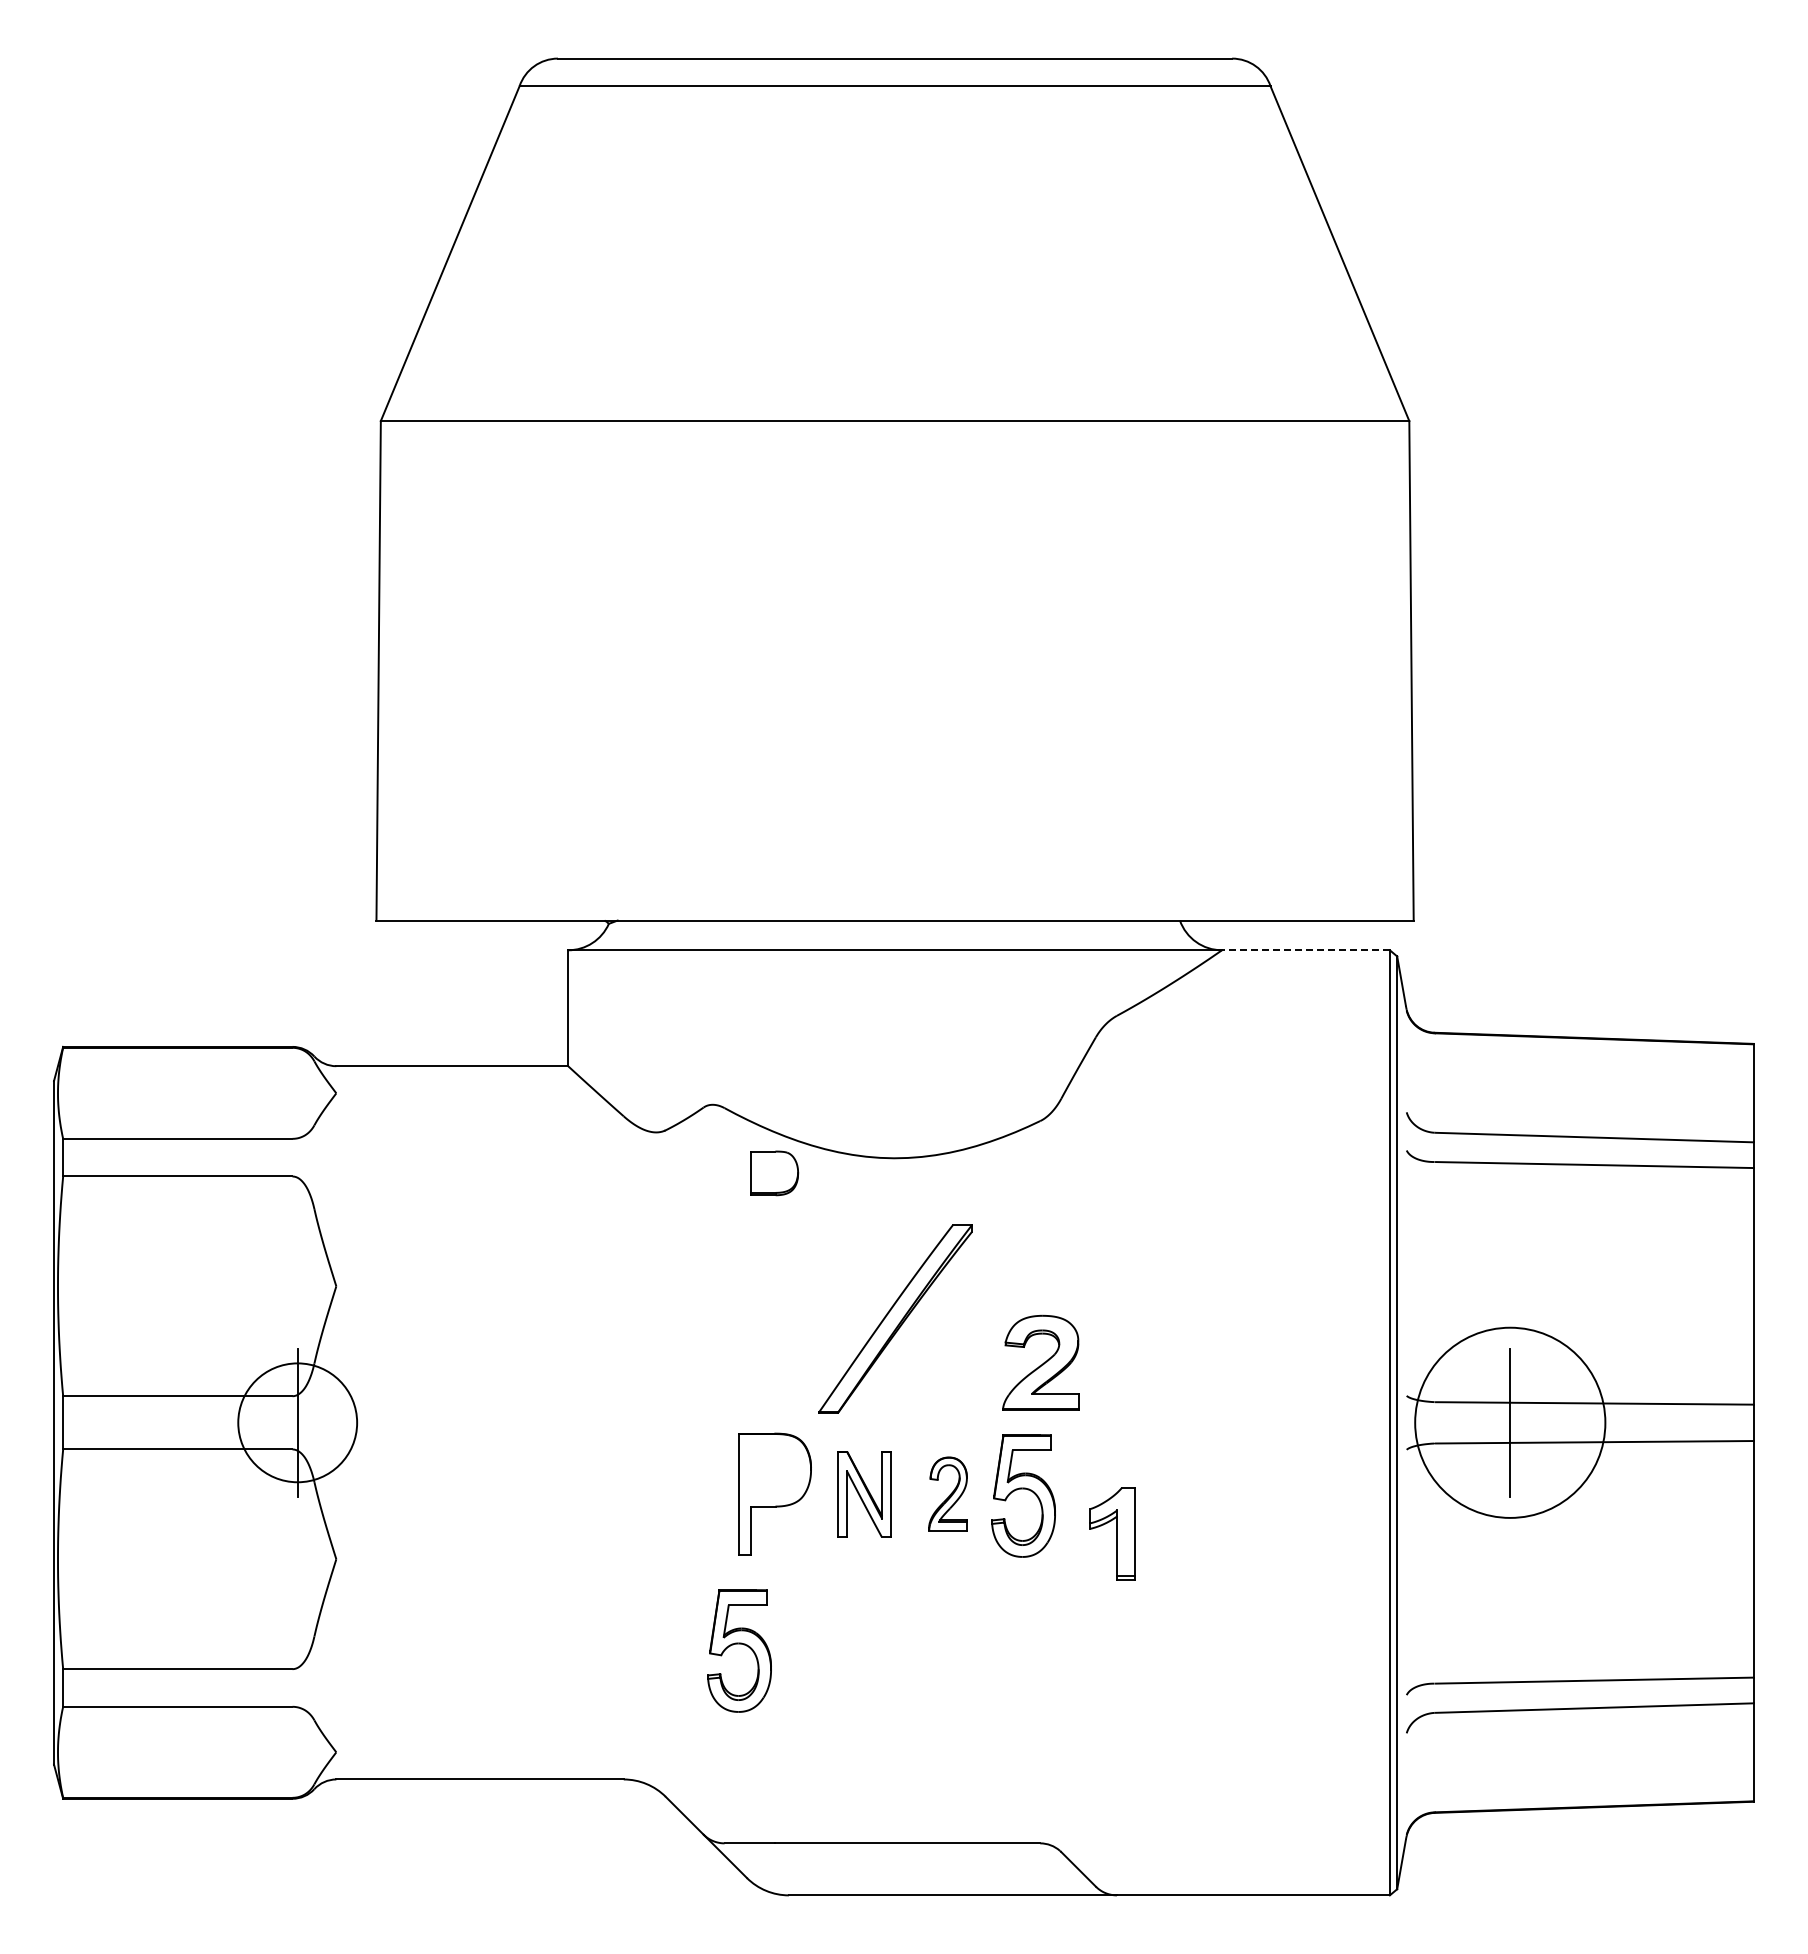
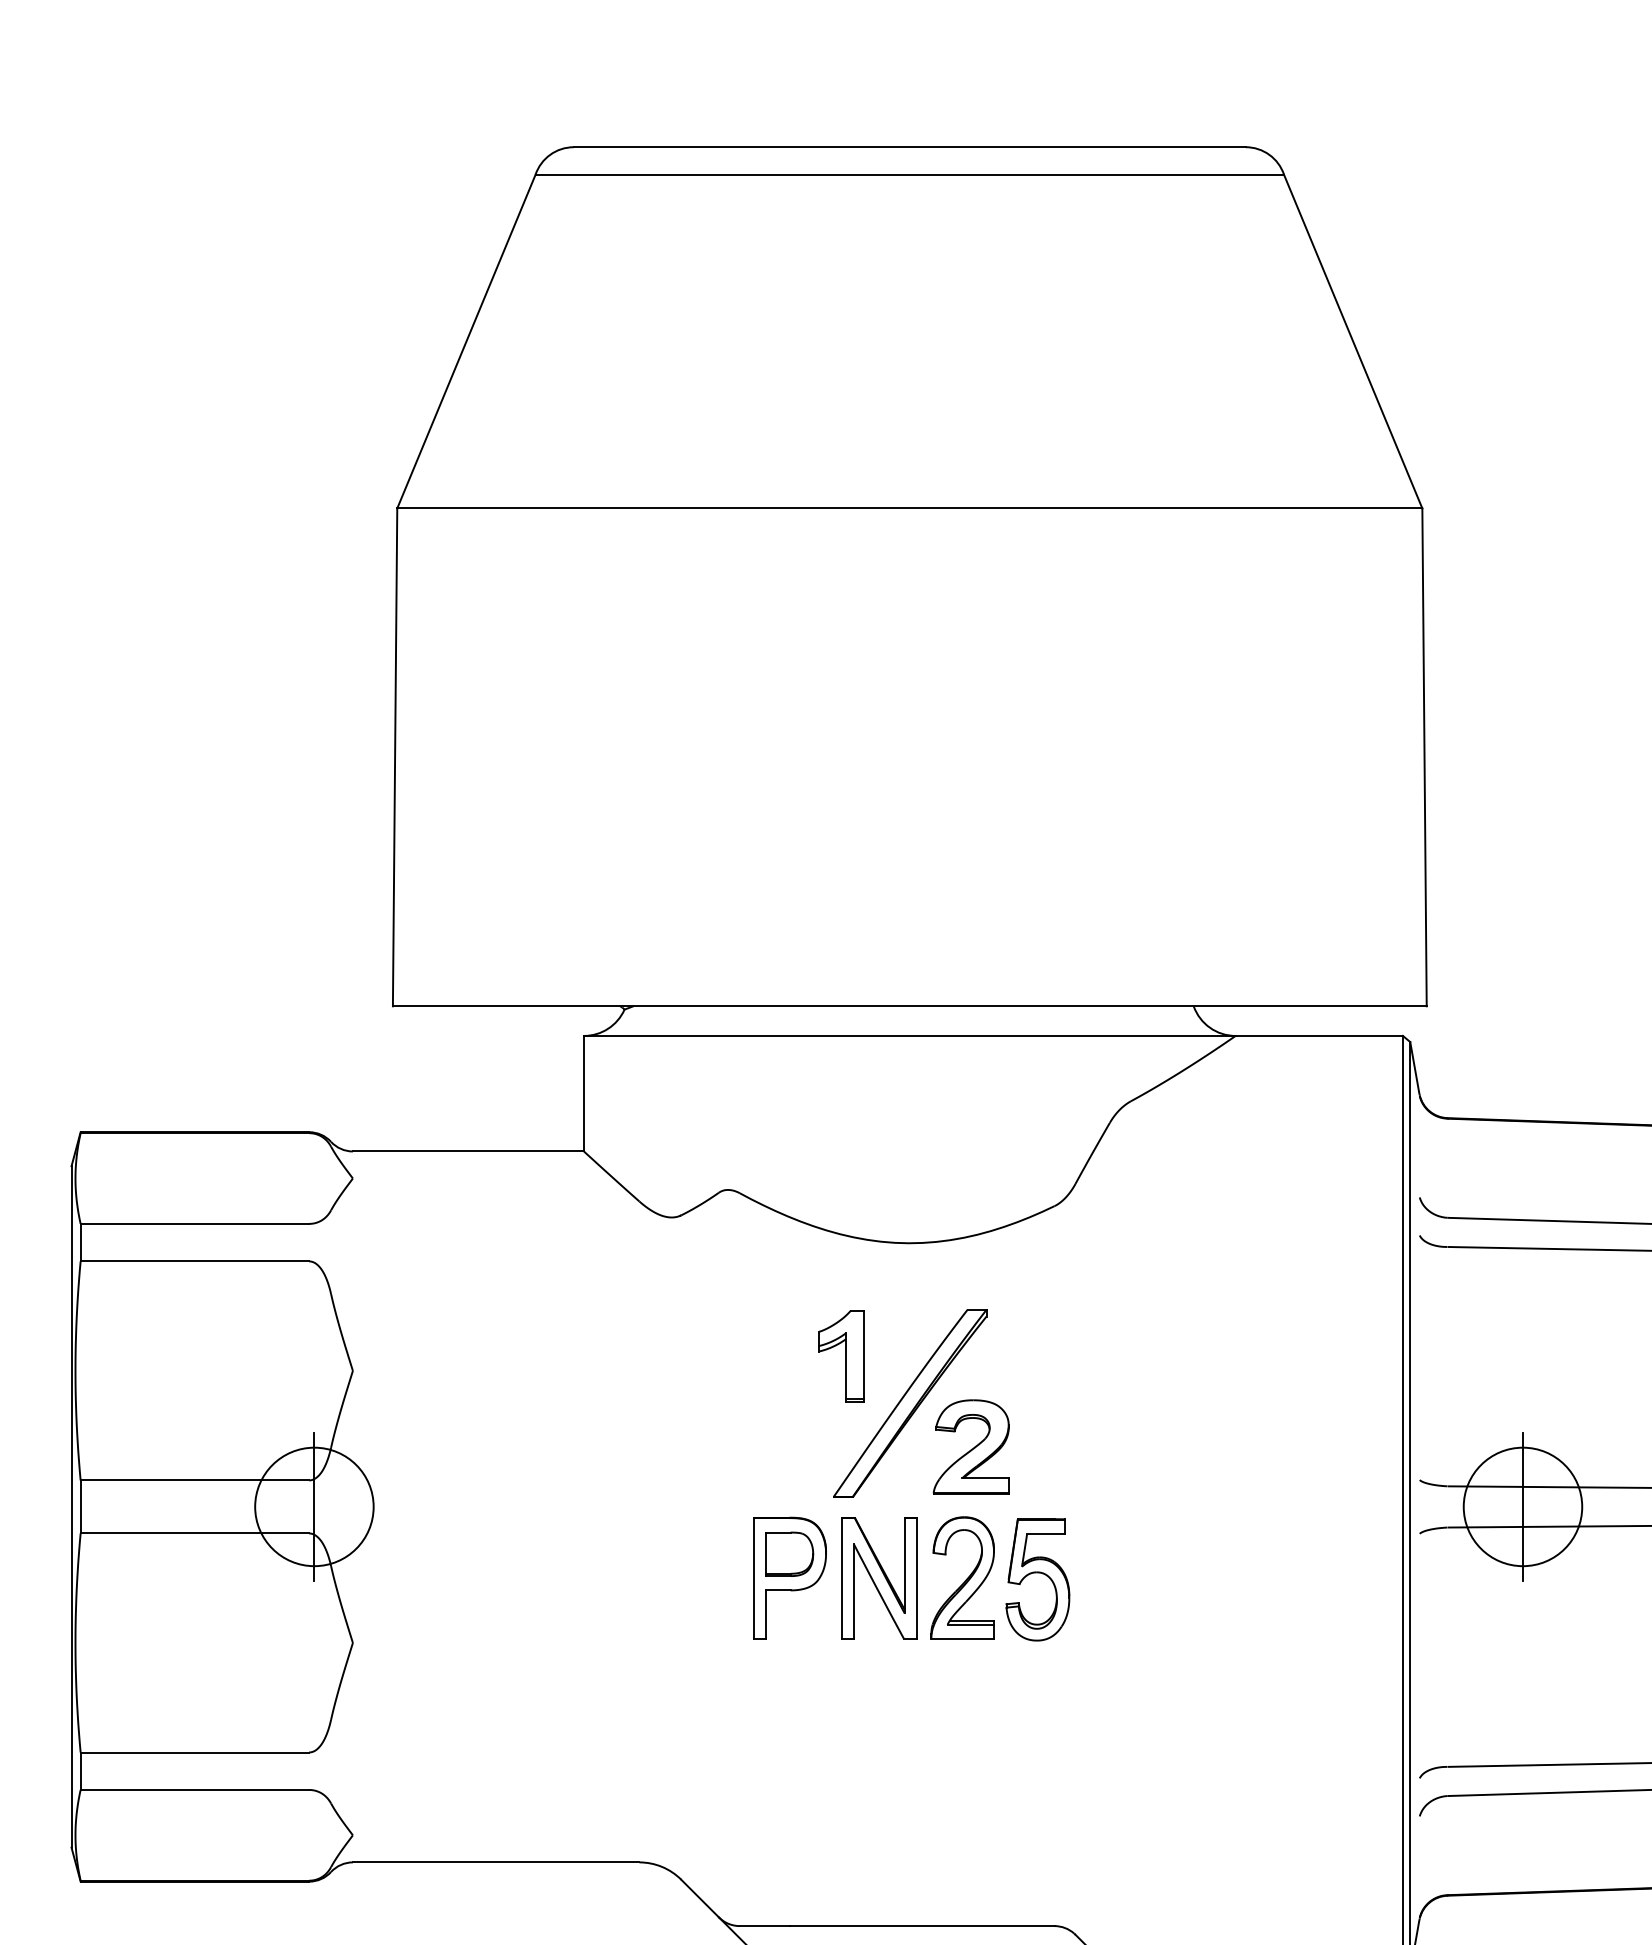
line: (1305, 950) -> (1318, 1036), dashed -> solid
part: (774, 1173) -> (789, 1554), moved
part: (1040, 1362) -> (971, 1446), moved
circle: (1509, 1422) -> (1522, 1506), size x0.62
part: (947, 1493) -> (962, 1577), size x1.67
part: (864, 1494) -> (879, 1578), size x1.43
part: (1112, 1533) -> (841, 1356), moved
part: (739, 1650) -> (754, 1733), removed

